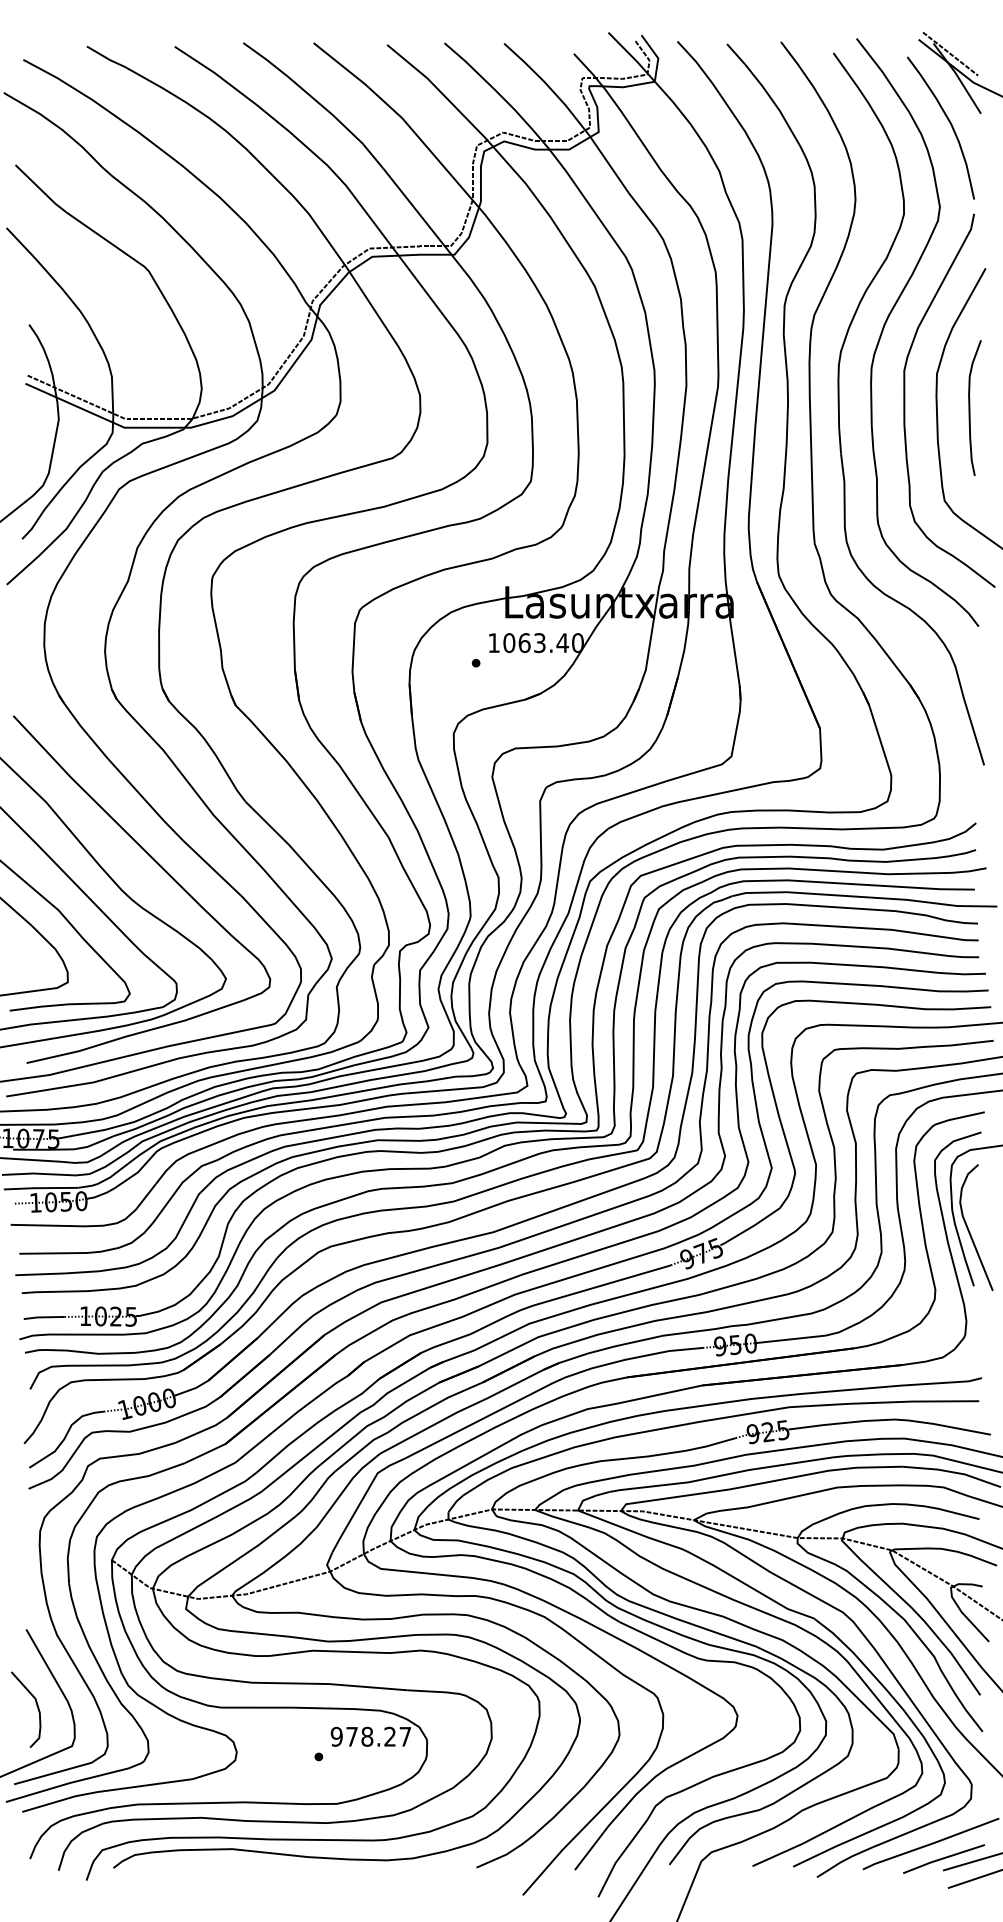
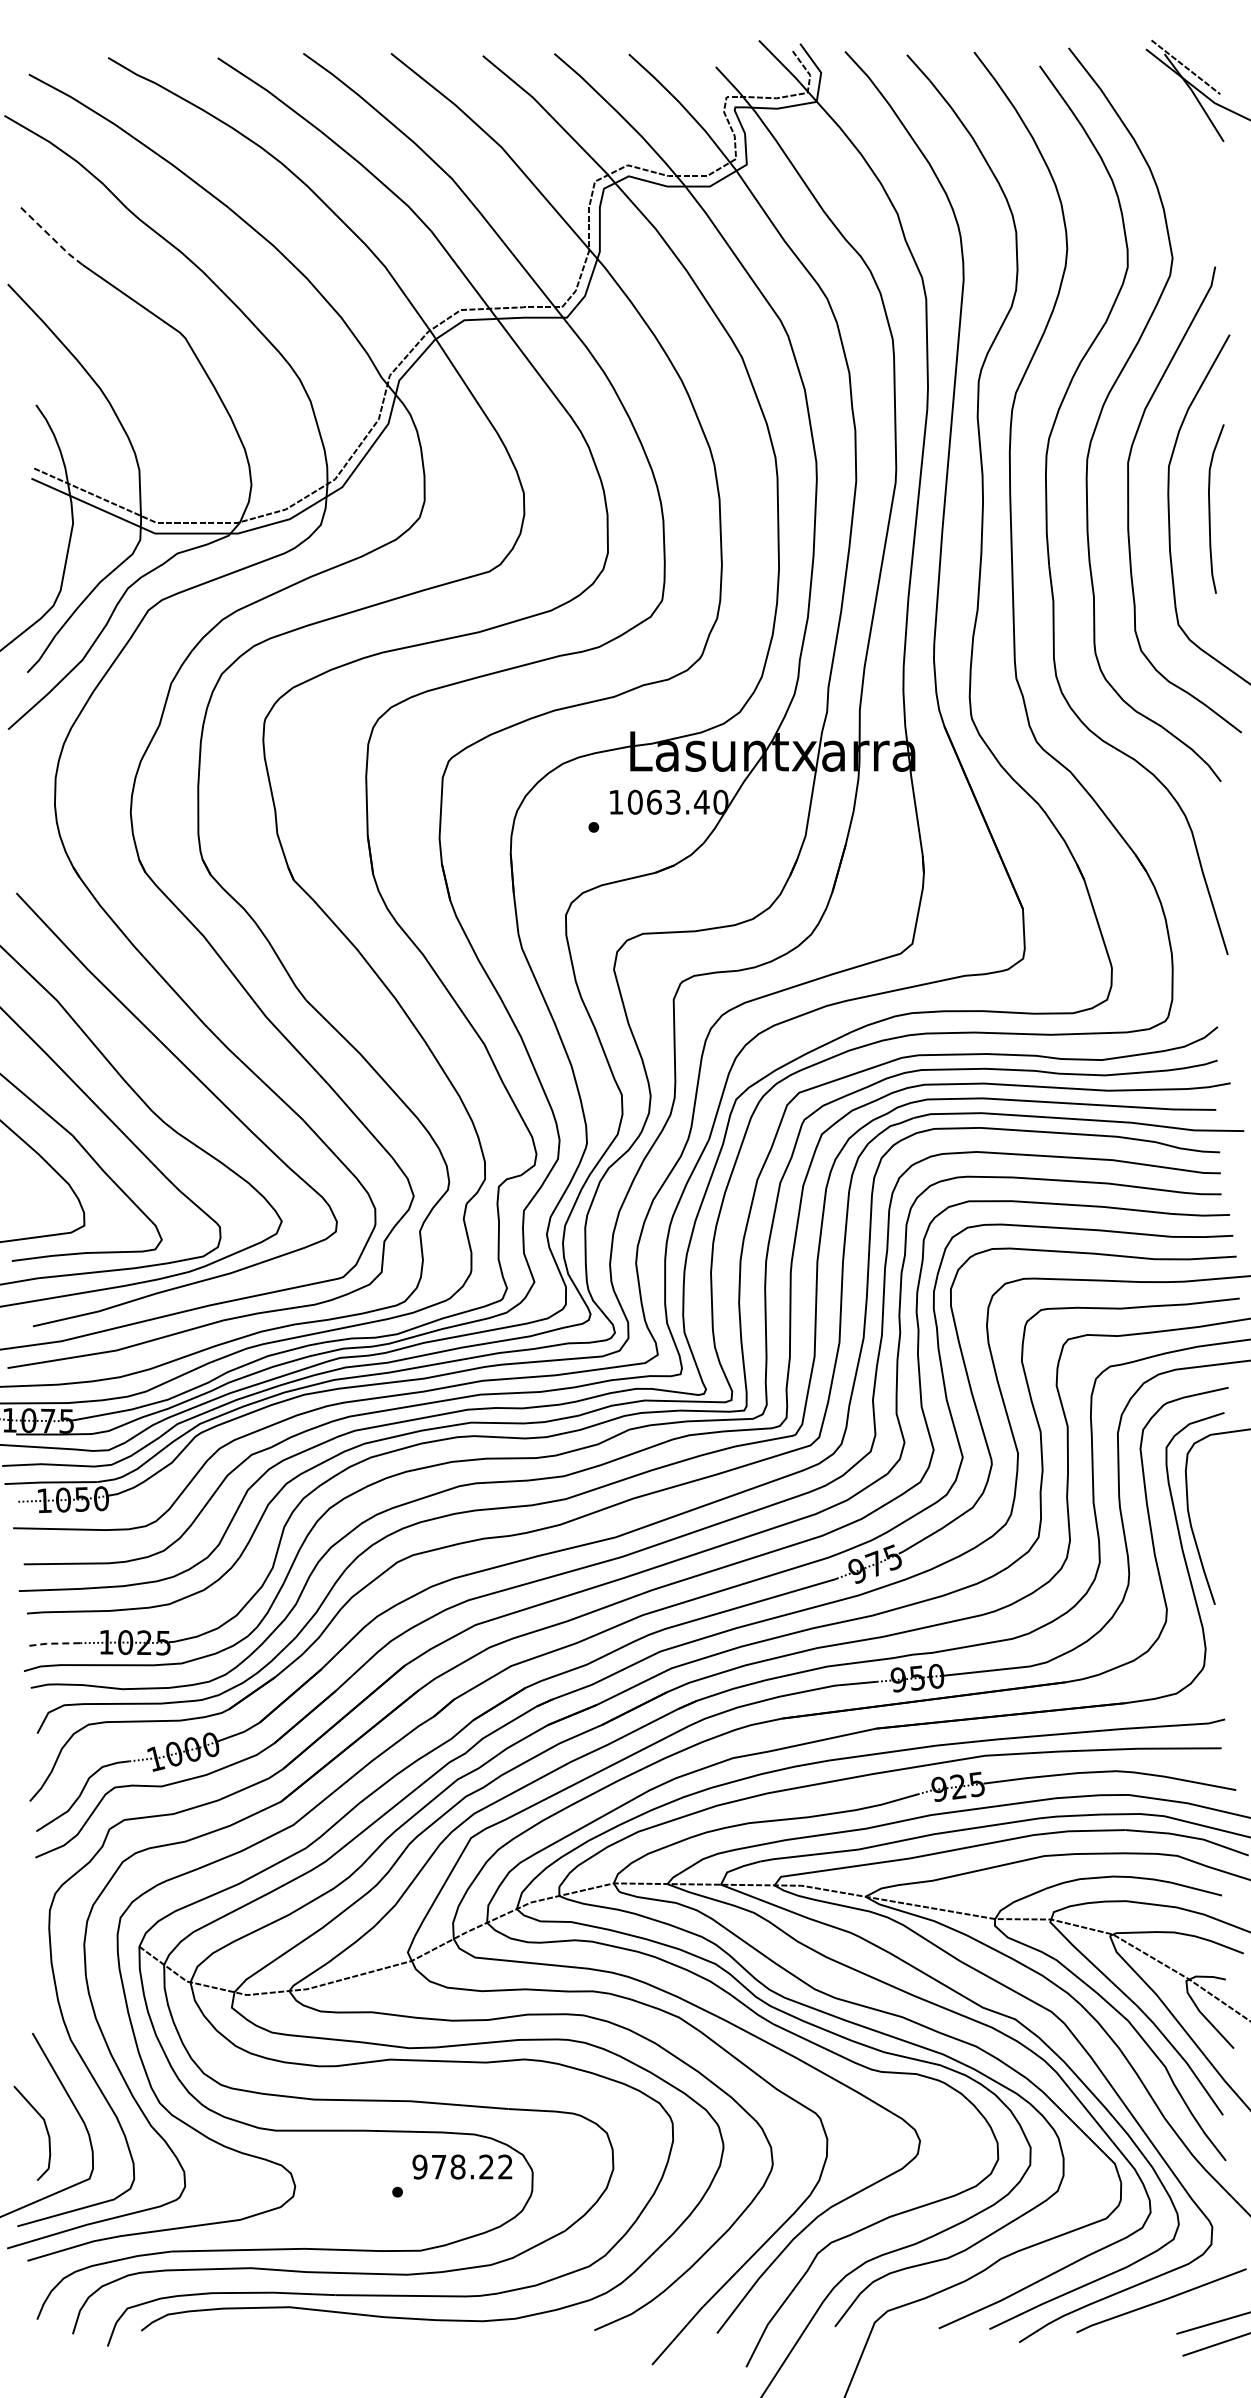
curve: (949, 123) -> (1184, 153), removed
line: (40, 189) -> (50, 236), solid -> dashed
curve: (969, 1230) -> (1209, 1535), removed
line: (43, 1317) -> (54, 1643), solid -> dashed
text: (405, 1736) -> (505, 2166), 978.27 -> 978.22
line: (943, 1858) -> (1177, 2319), removed

